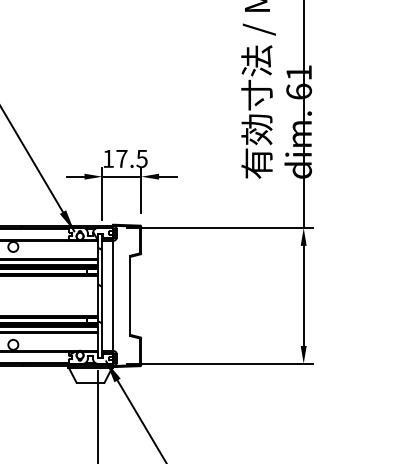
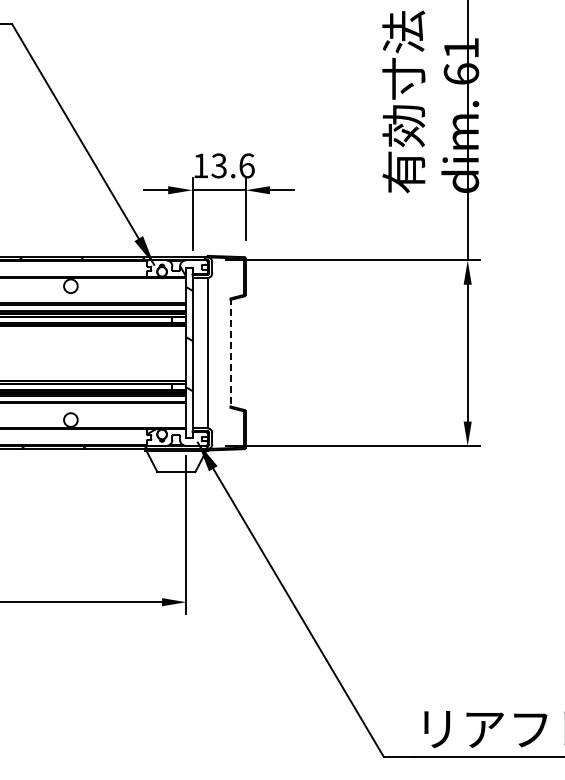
text: (131, 158) -> (232, 165), 17.5 -> 13.6
line: (130, 296) -> (230, 353), solid -> dashed

